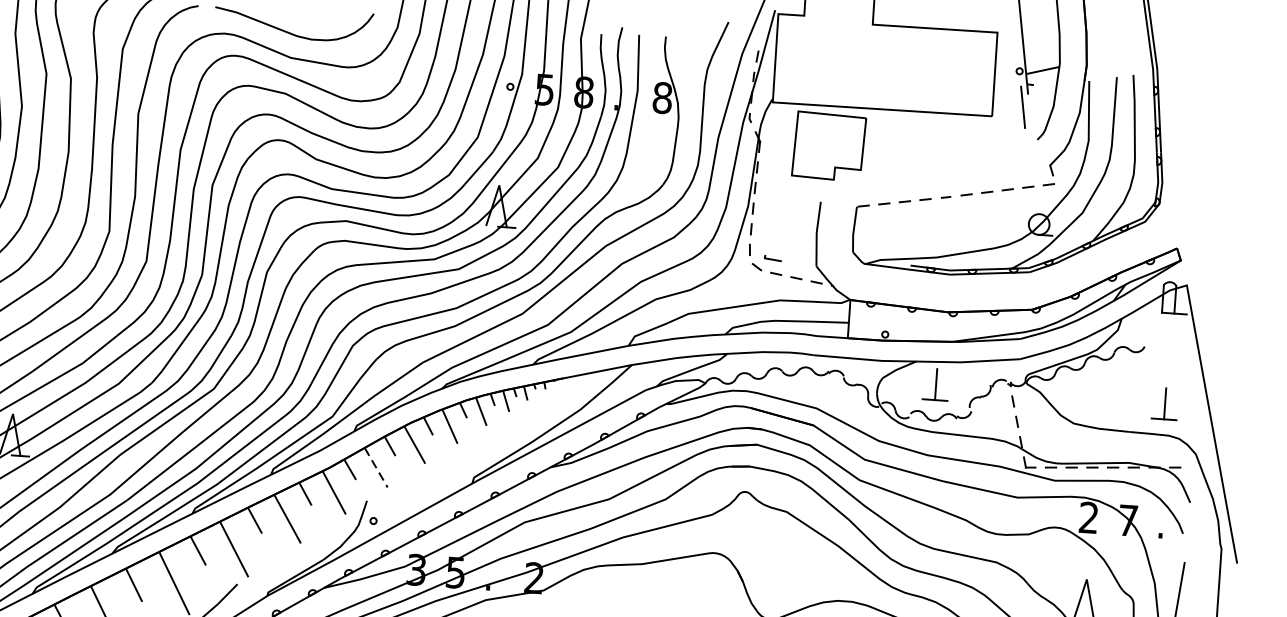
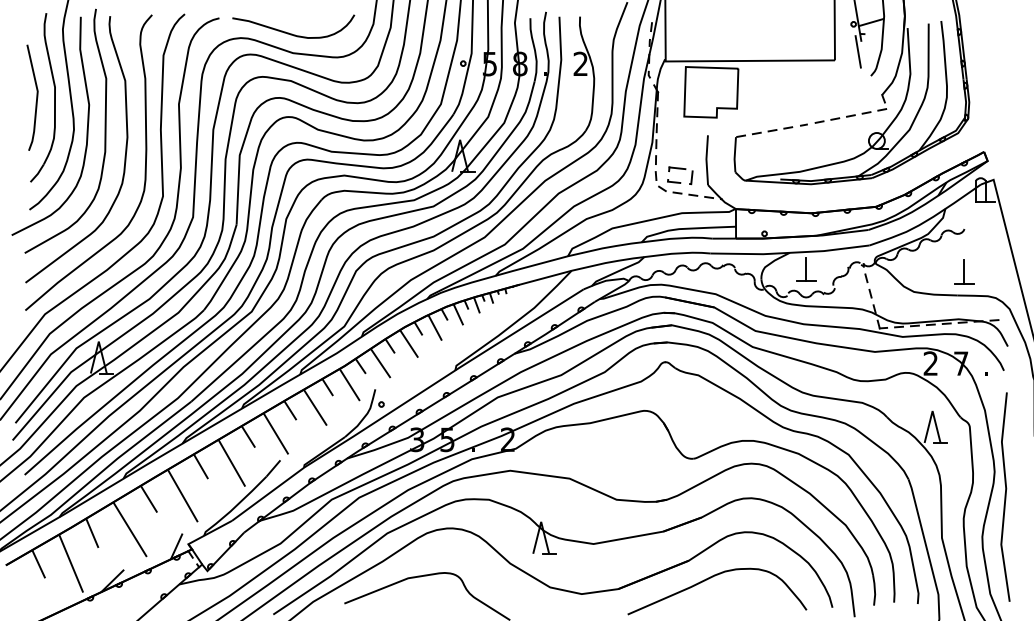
text: (662, 97) -> (580, 63), 8 -> 2
part: (781, 251) -> (680, 175), added
part: (1165, 403) -> (964, 271), moved
line: (375, 467) -> (380, 363), dashed -> solid

